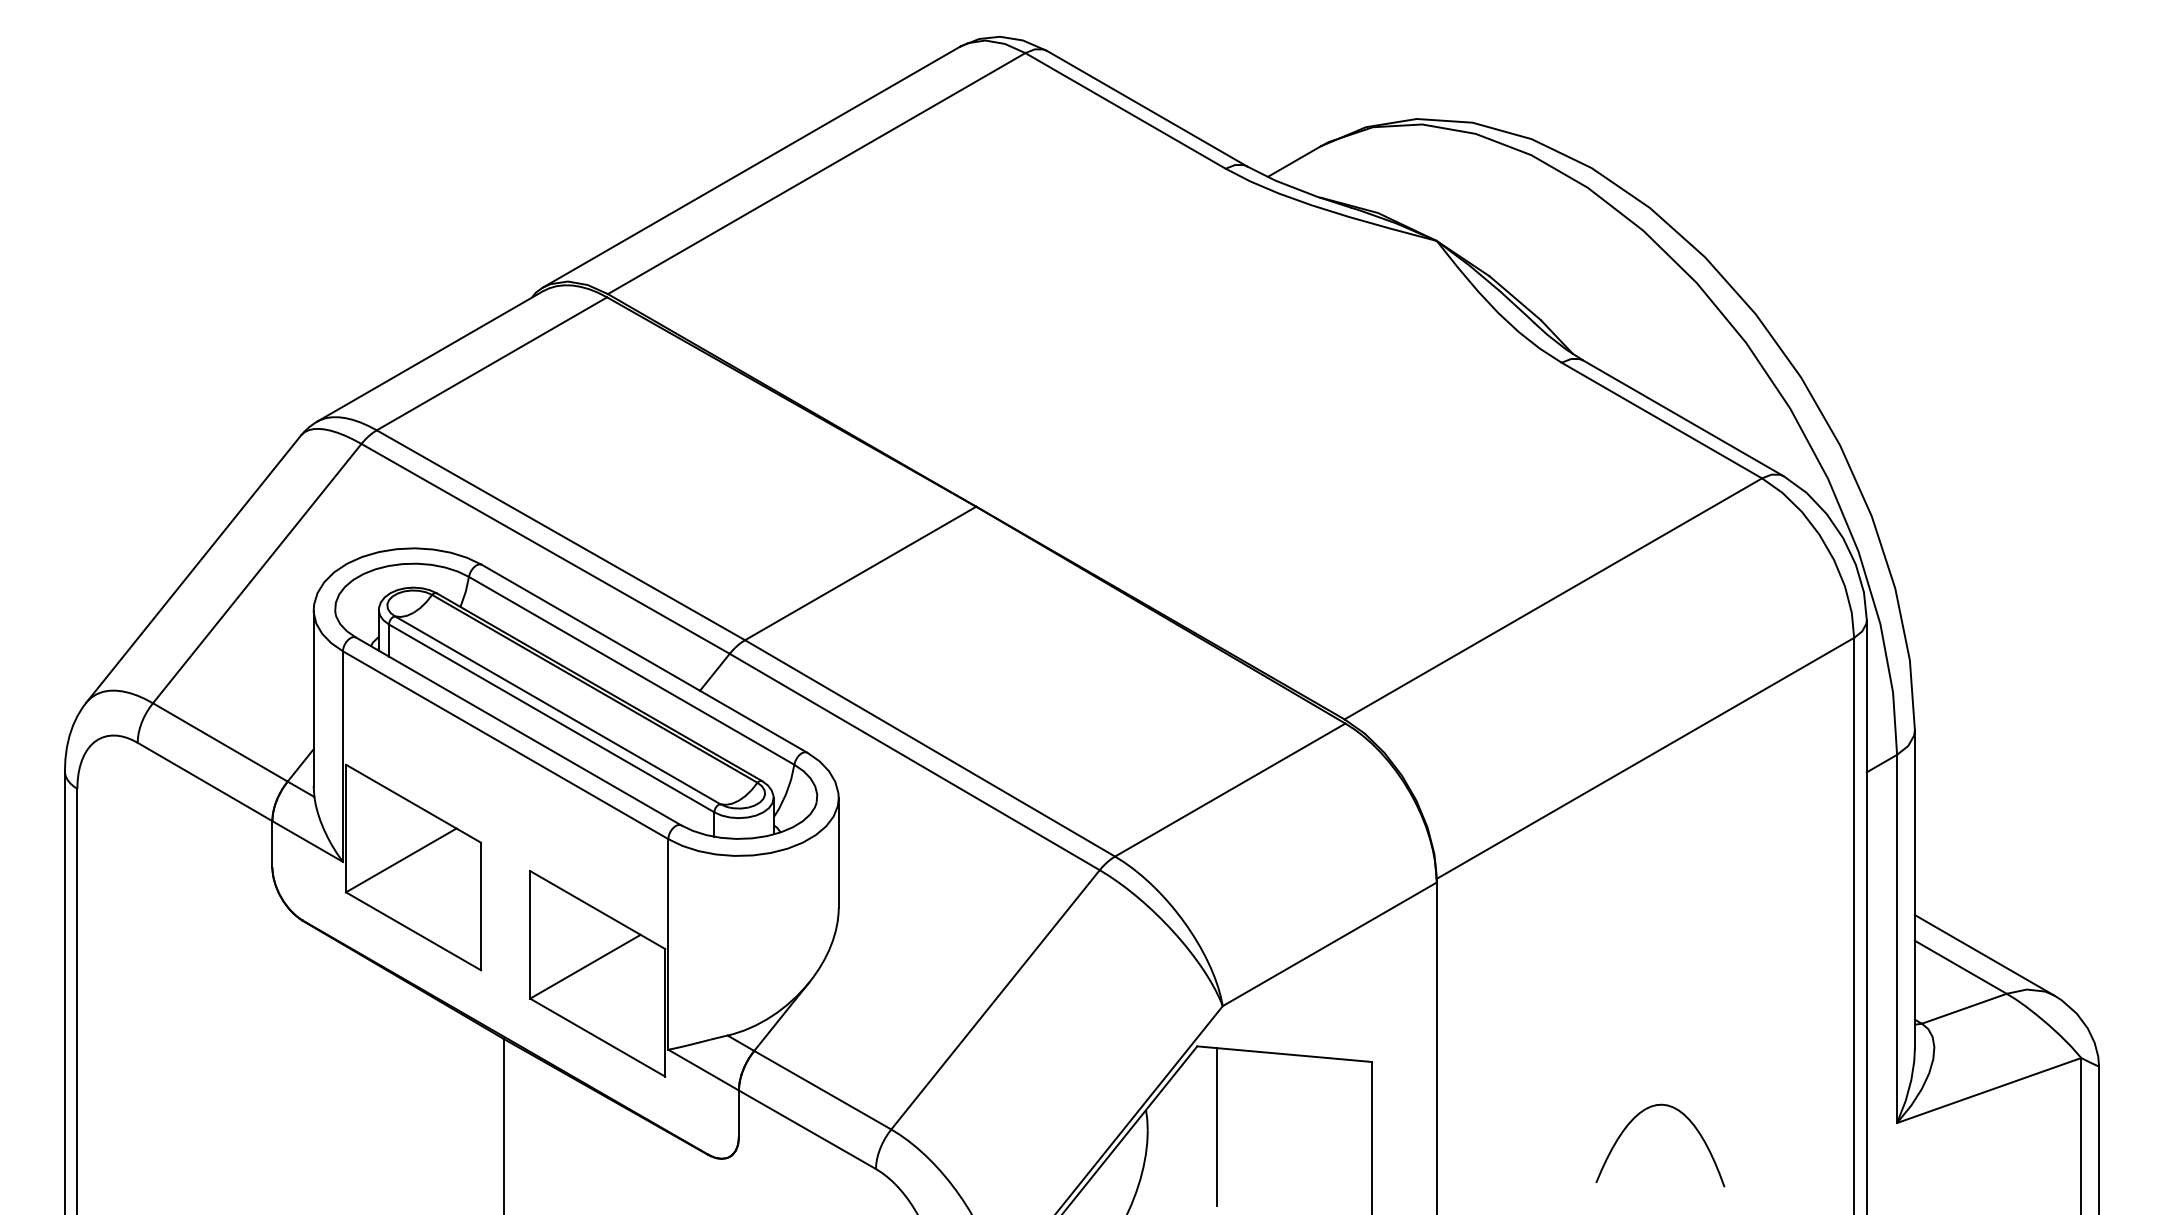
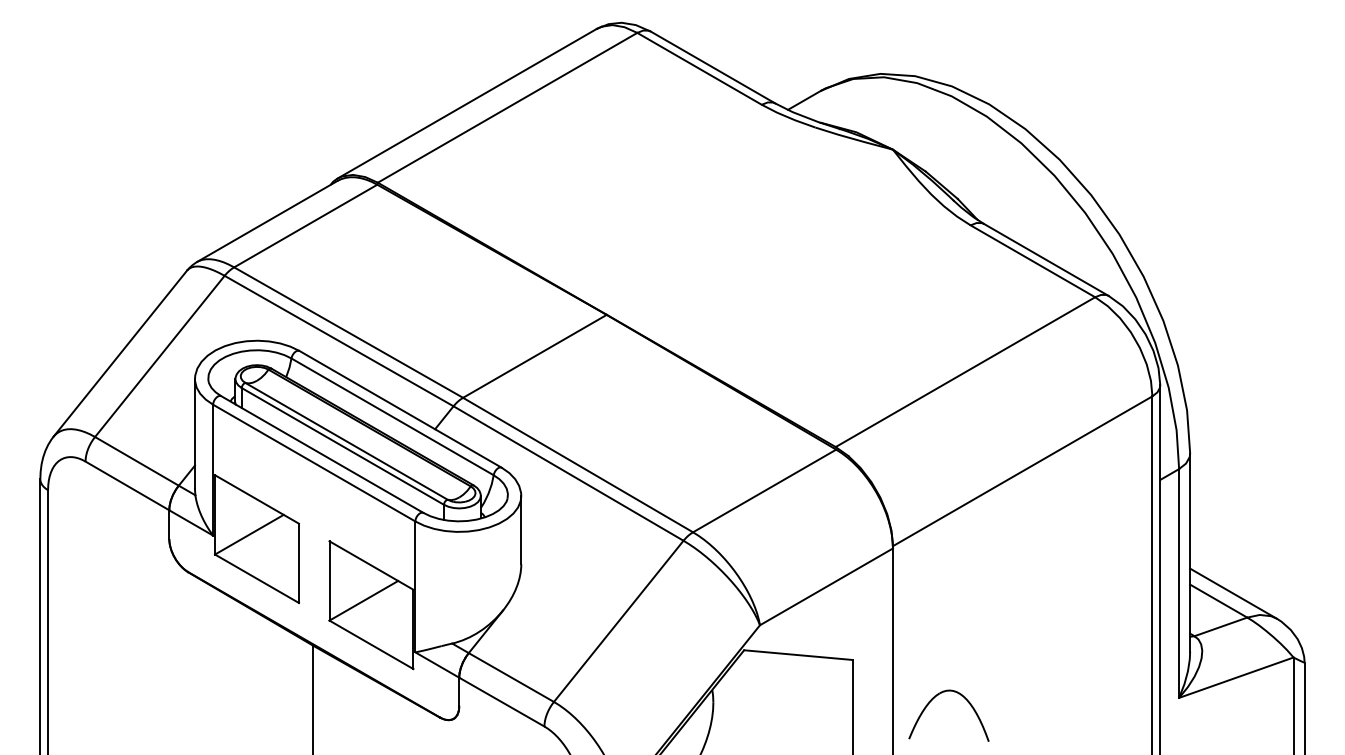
part: (1635, 1119) -> (933, 699), moved
line: (1217, 1127) -> (756, 700), removed

